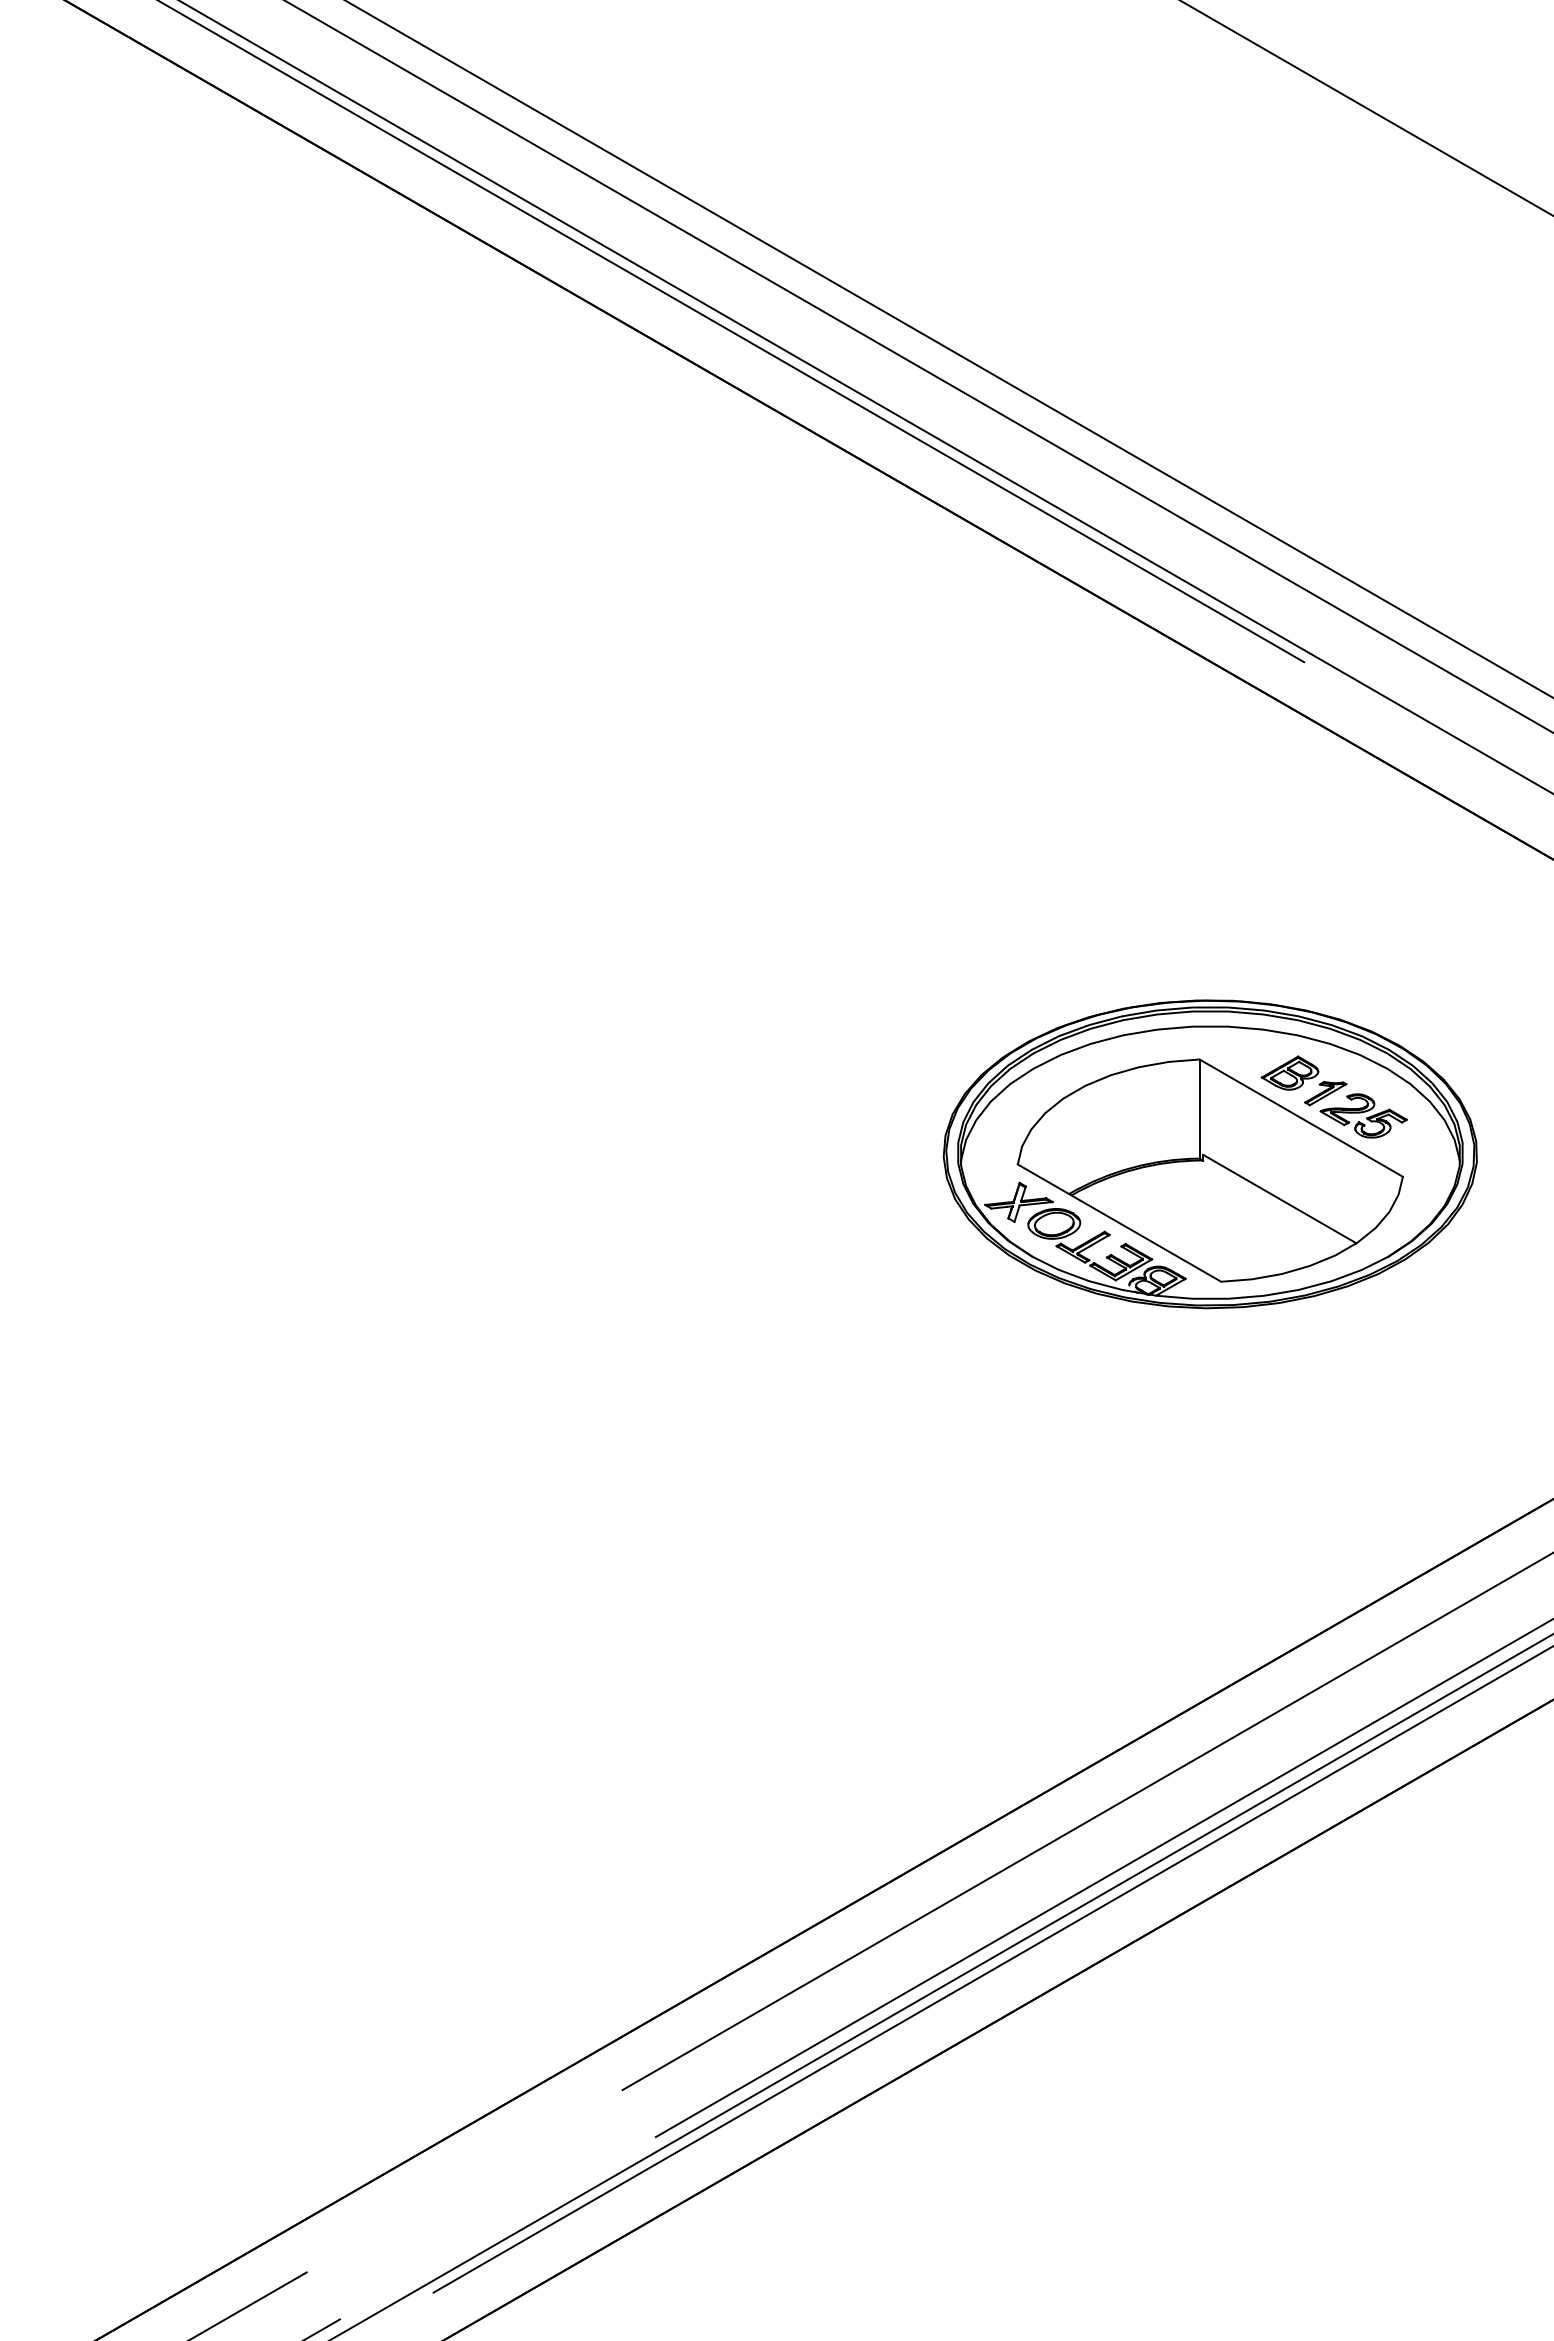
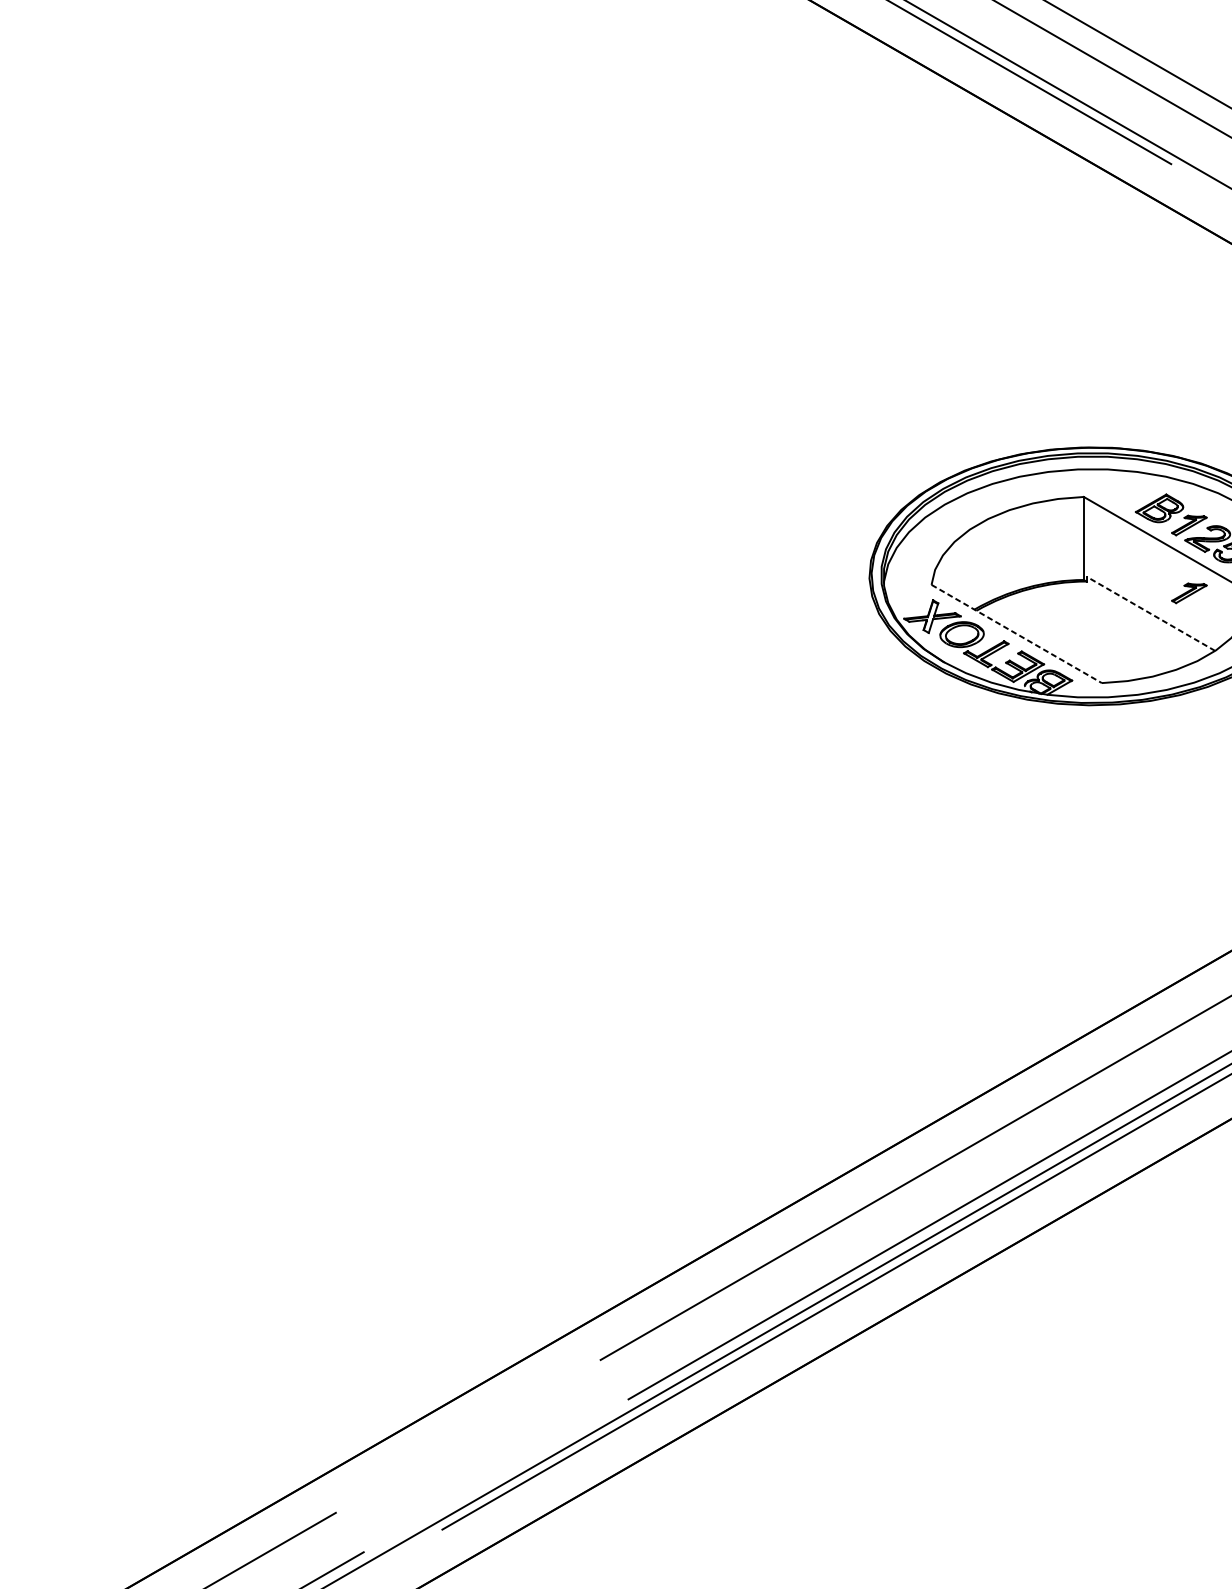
part: (1325, 1174) -> (1189, 593), added
line: (1279, 1199) -> (1150, 614), solid -> dashed
line: (1119, 1223) -> (1016, 634), solid -> dashed

